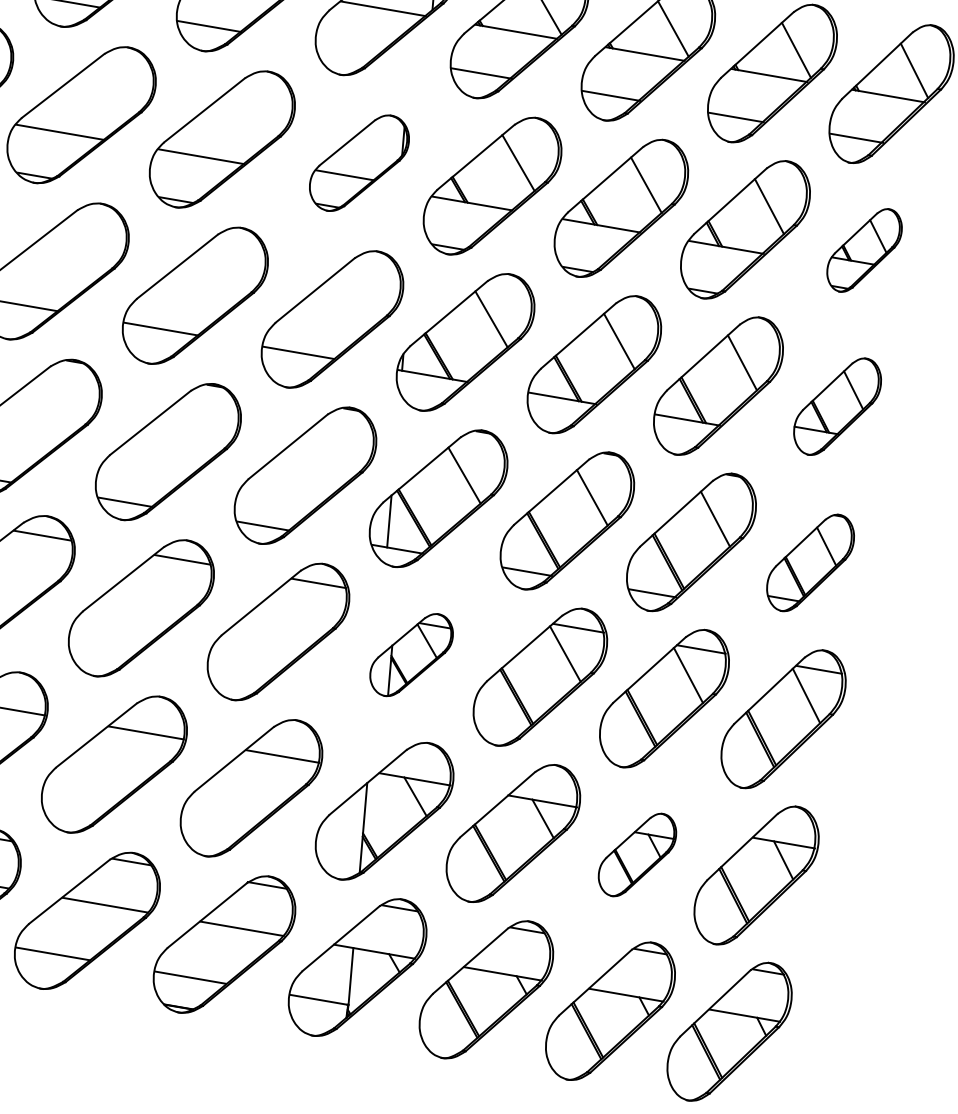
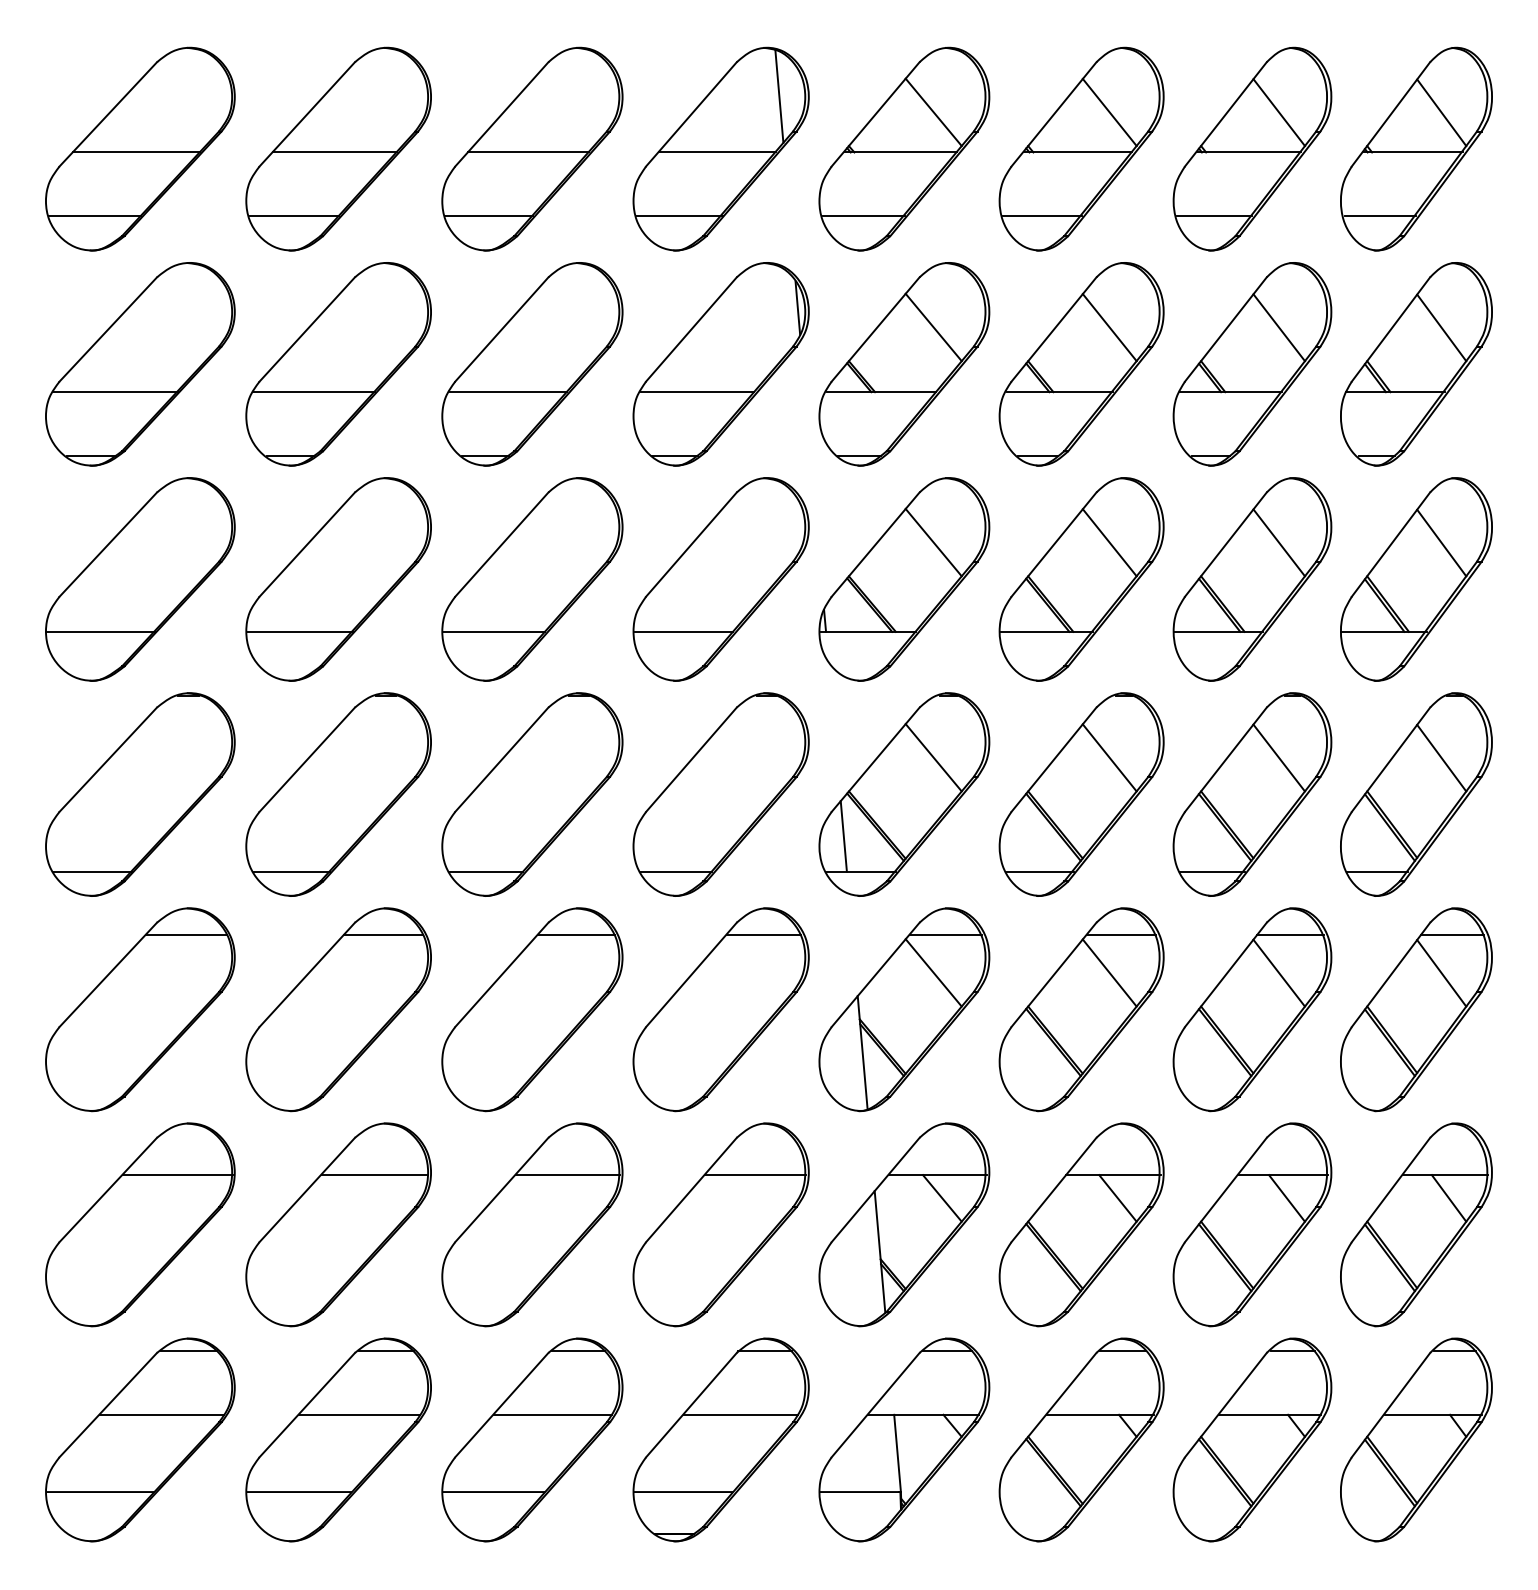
line: (347, 50) -> (679, 216), added
part: (358, 163) -> (720, 364), size x1.43
part: (864, 250) -> (1416, 364), size x1.67
part: (837, 406) -> (1416, 579), size x1.43
part: (810, 562) -> (1416, 794), size x1.43
part: (411, 654) -> (904, 1009), size x1.67
part: (637, 854) -> (1252, 1224), size x1.67

